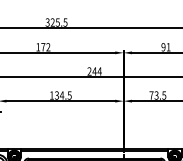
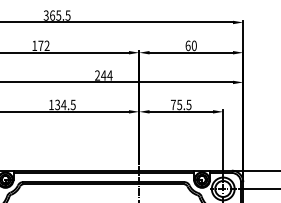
text: (52, 22) -> (52, 15), 325.5 -> 365.5
text: (165, 46) -> (190, 45), 91 -> 60
text: (156, 95) -> (179, 104), 73.5 -> 75.5

